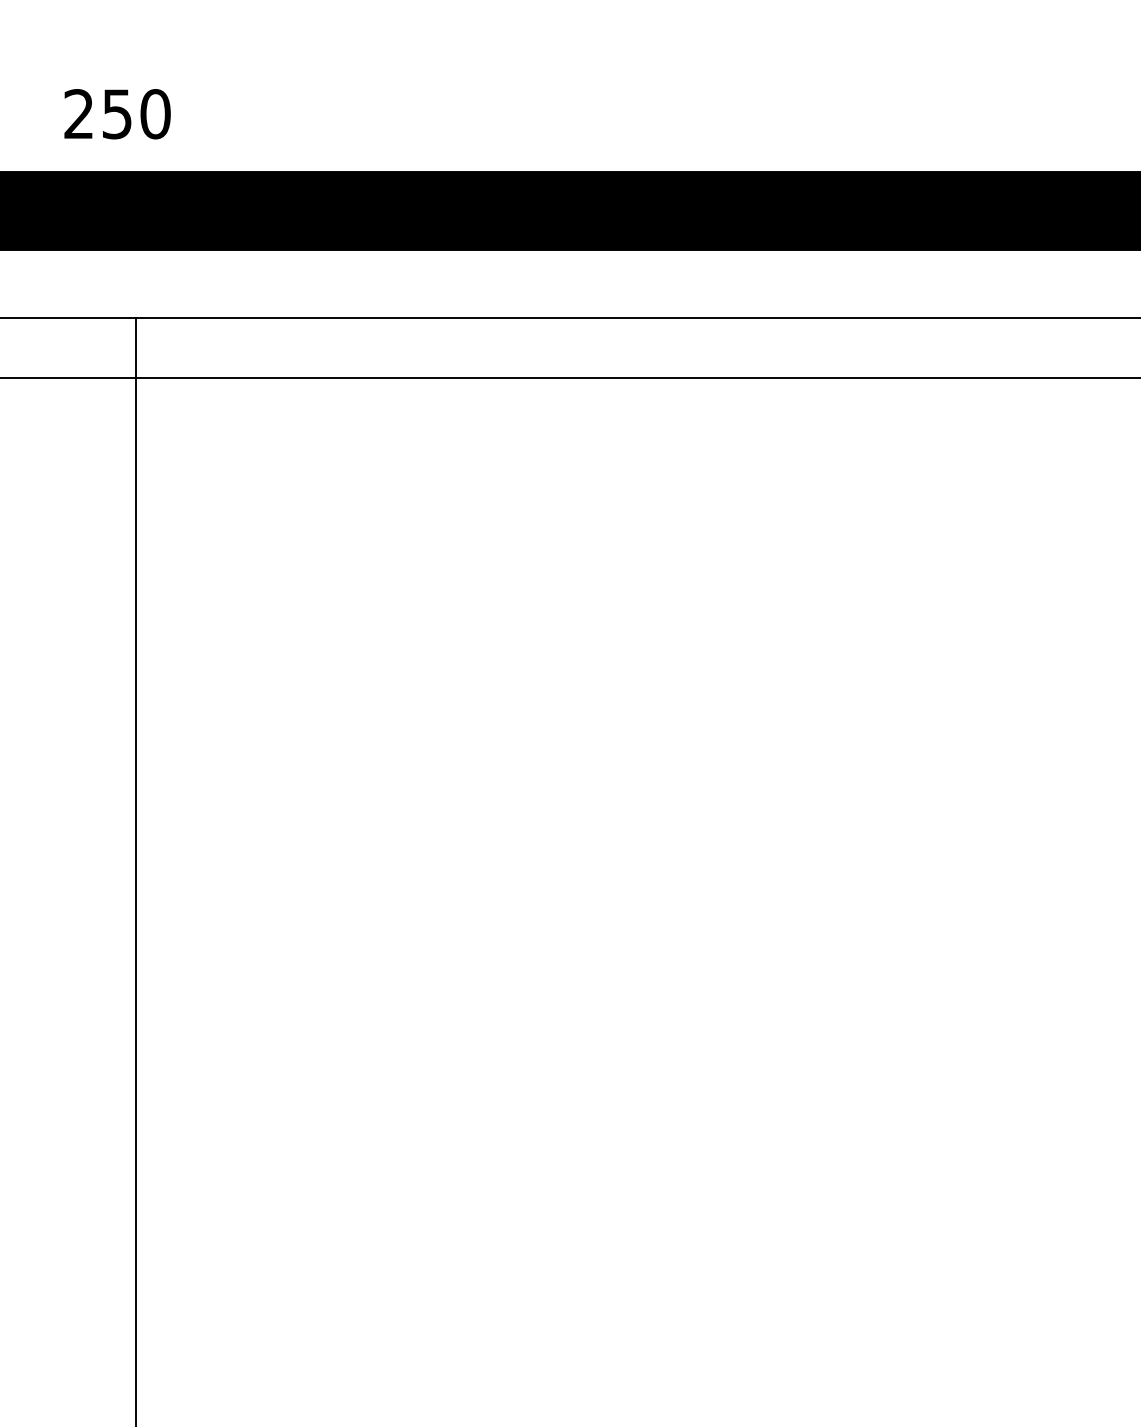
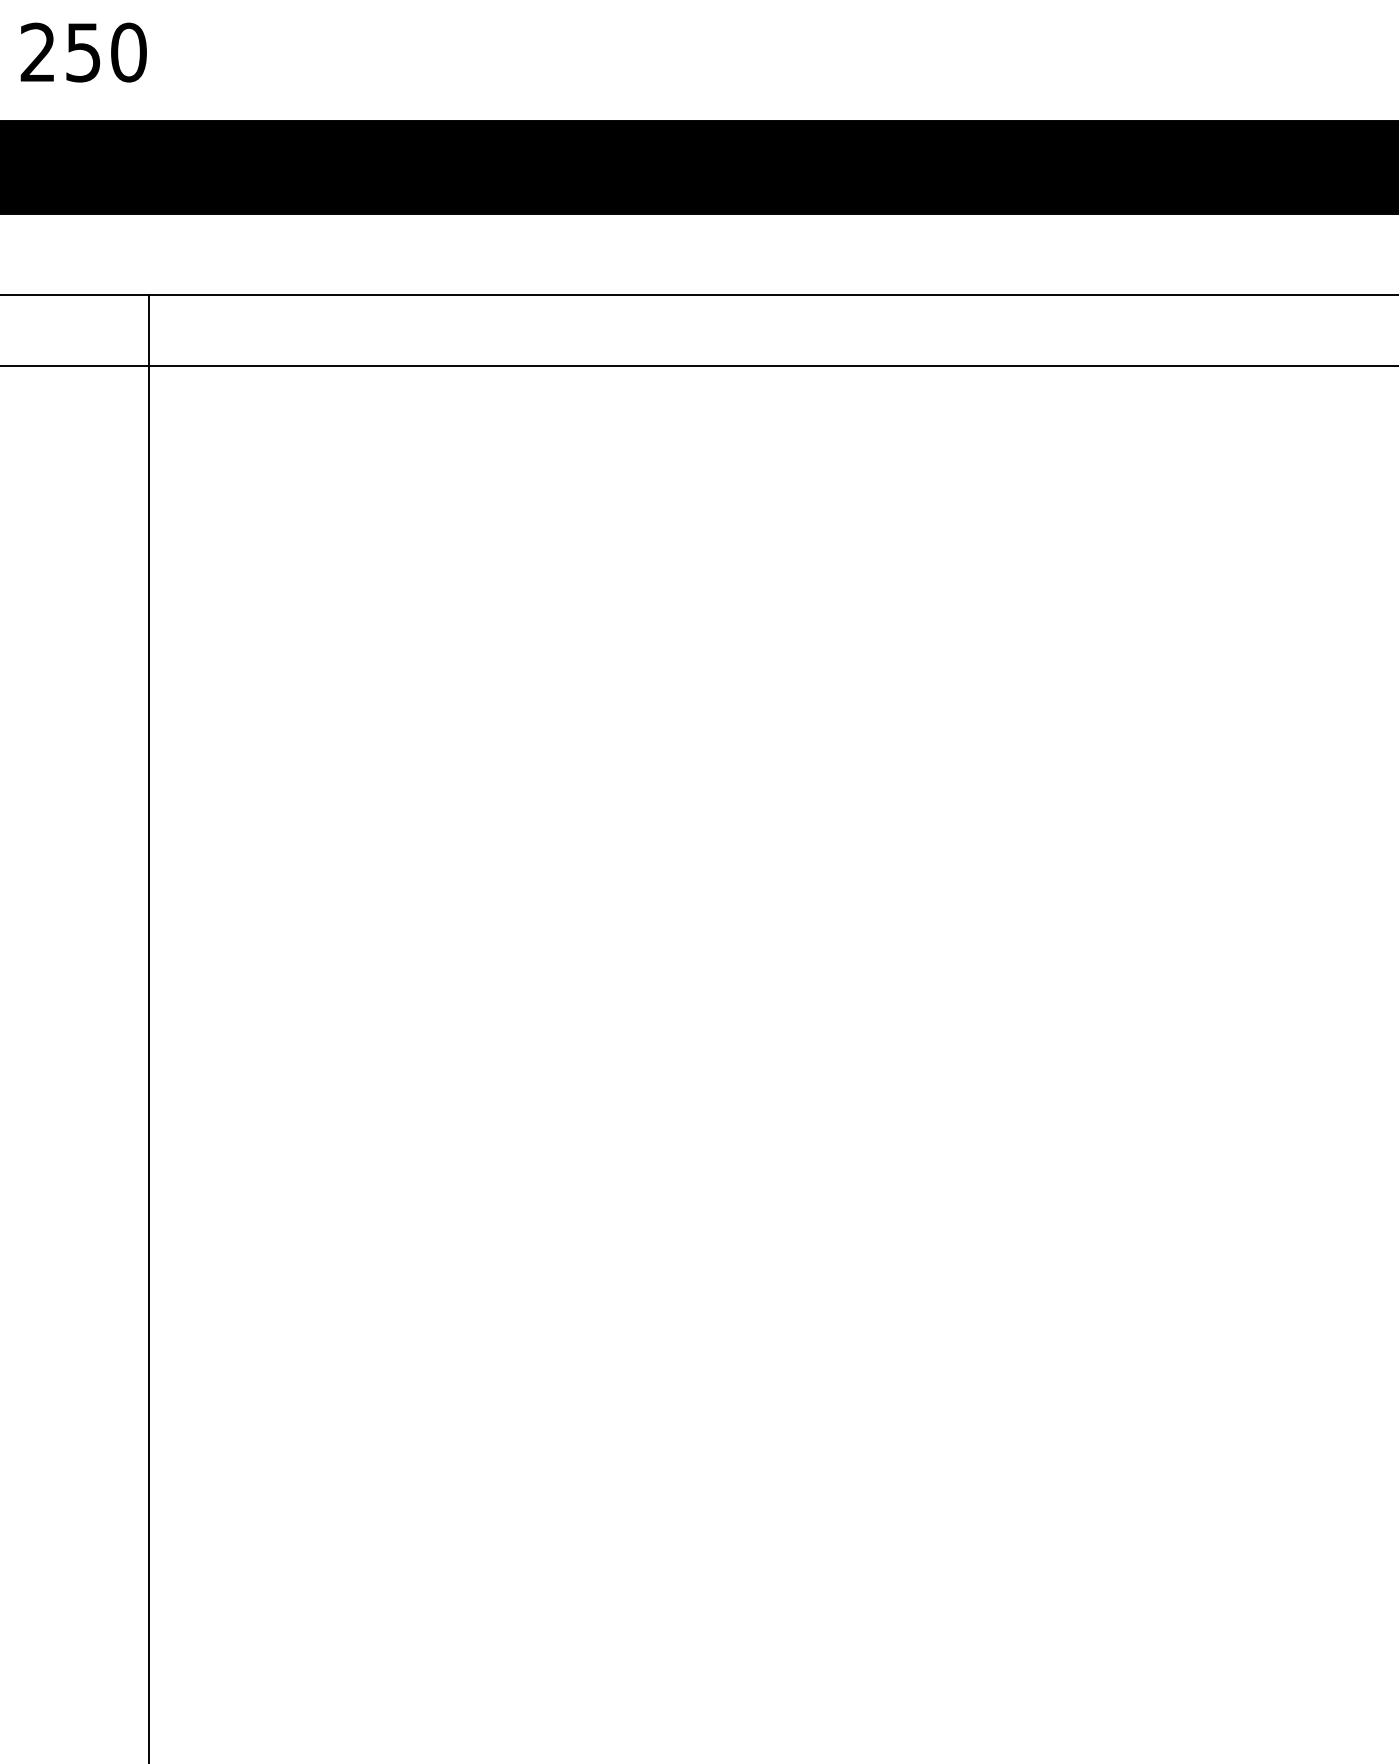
text: (117, 114) -> (83, 52), moved

